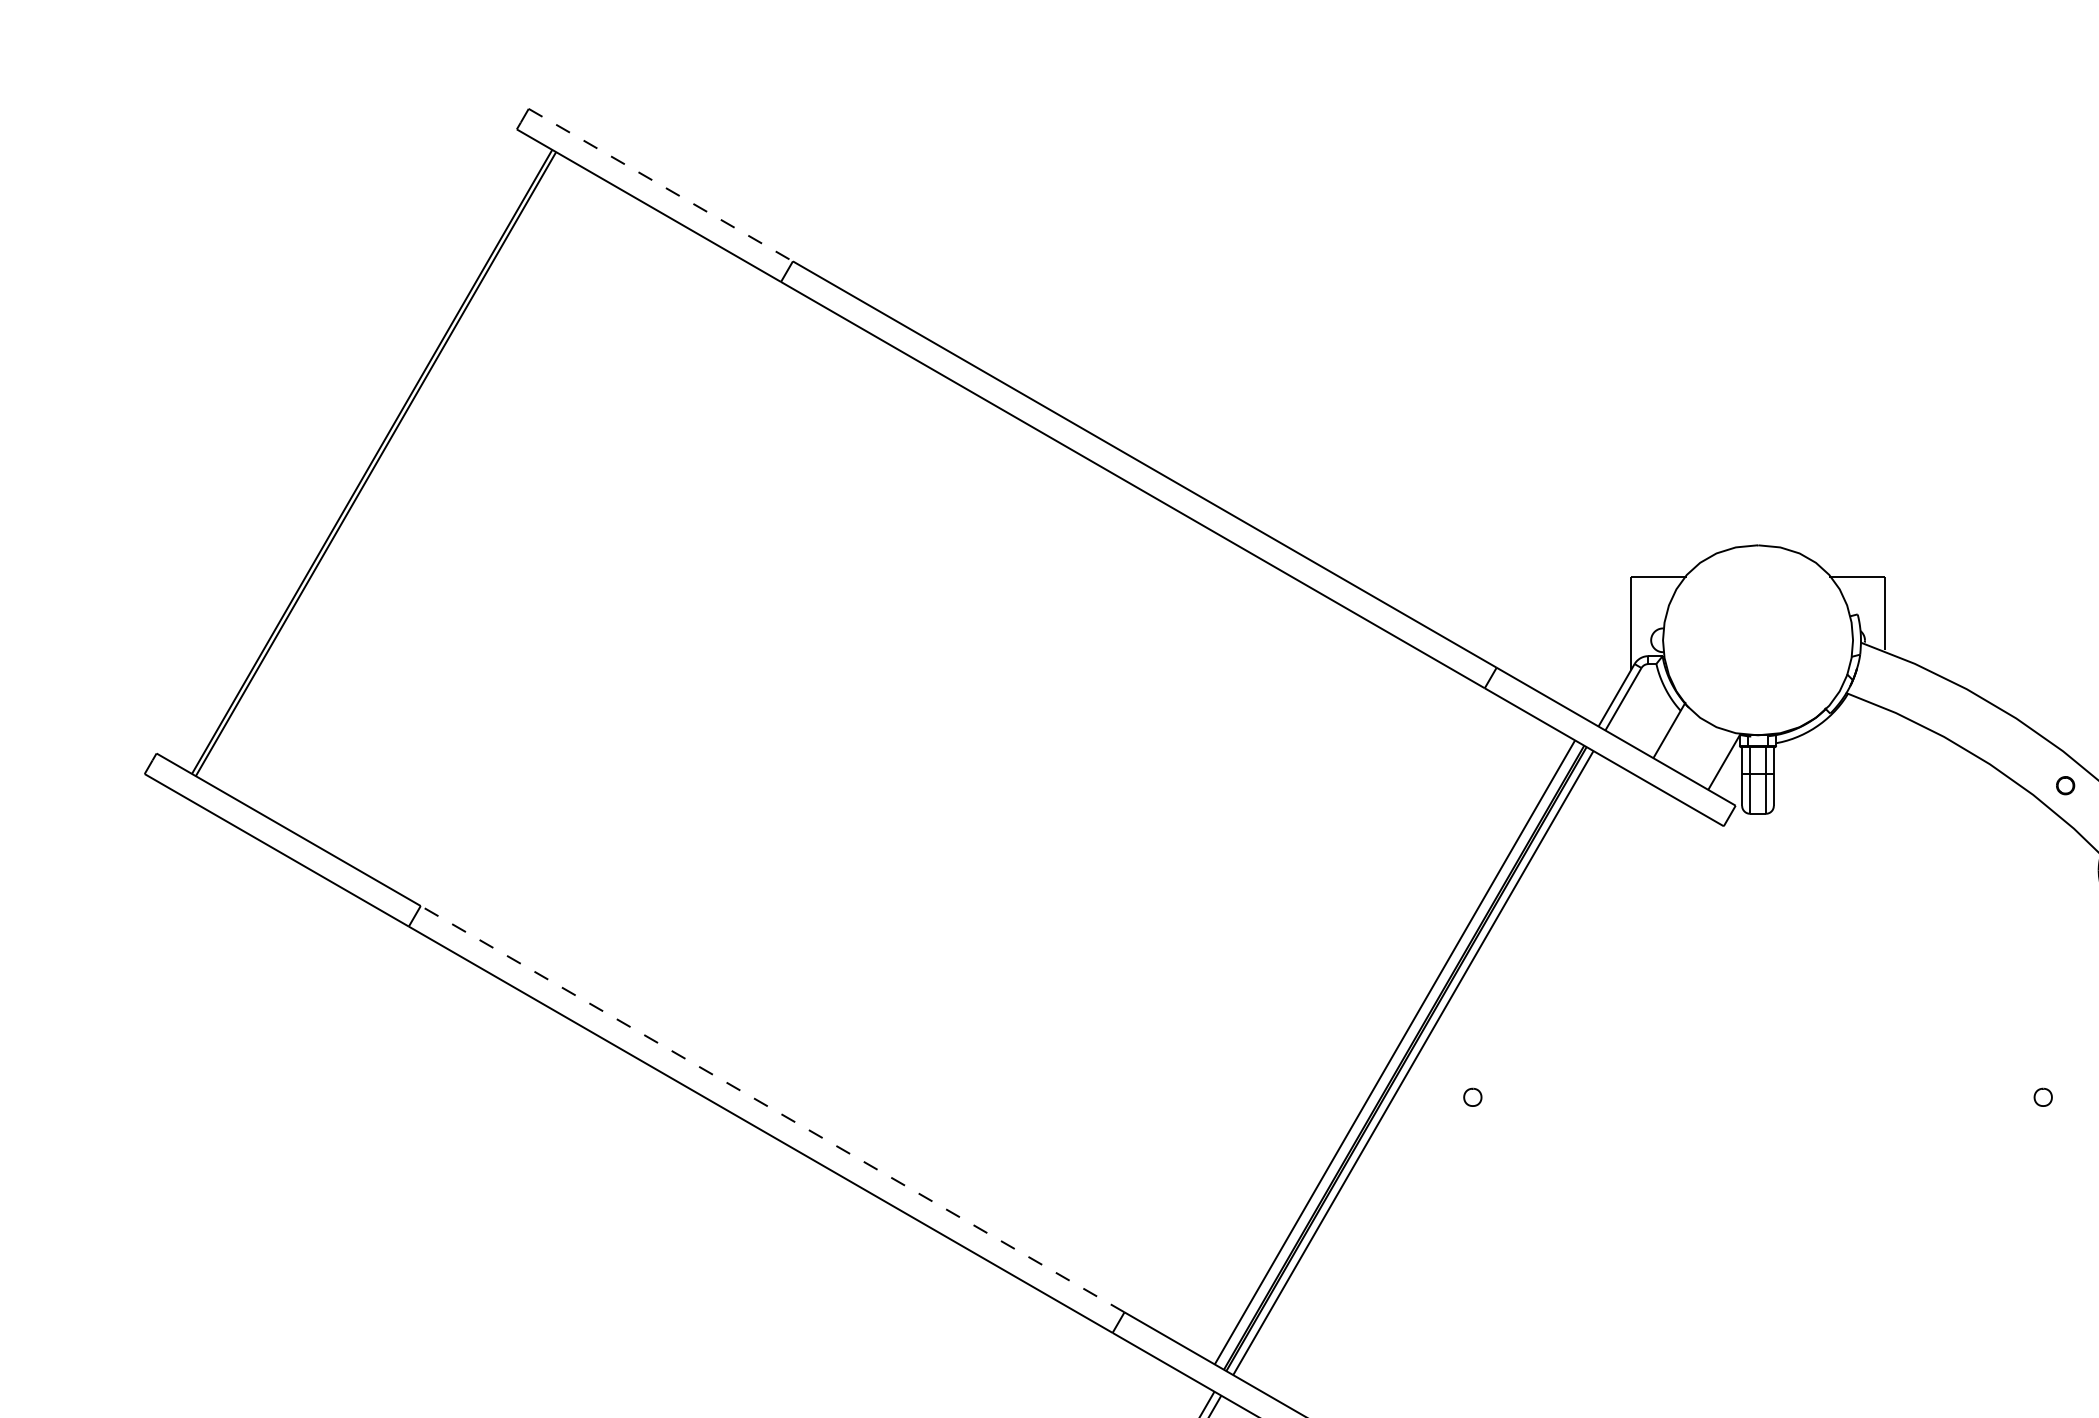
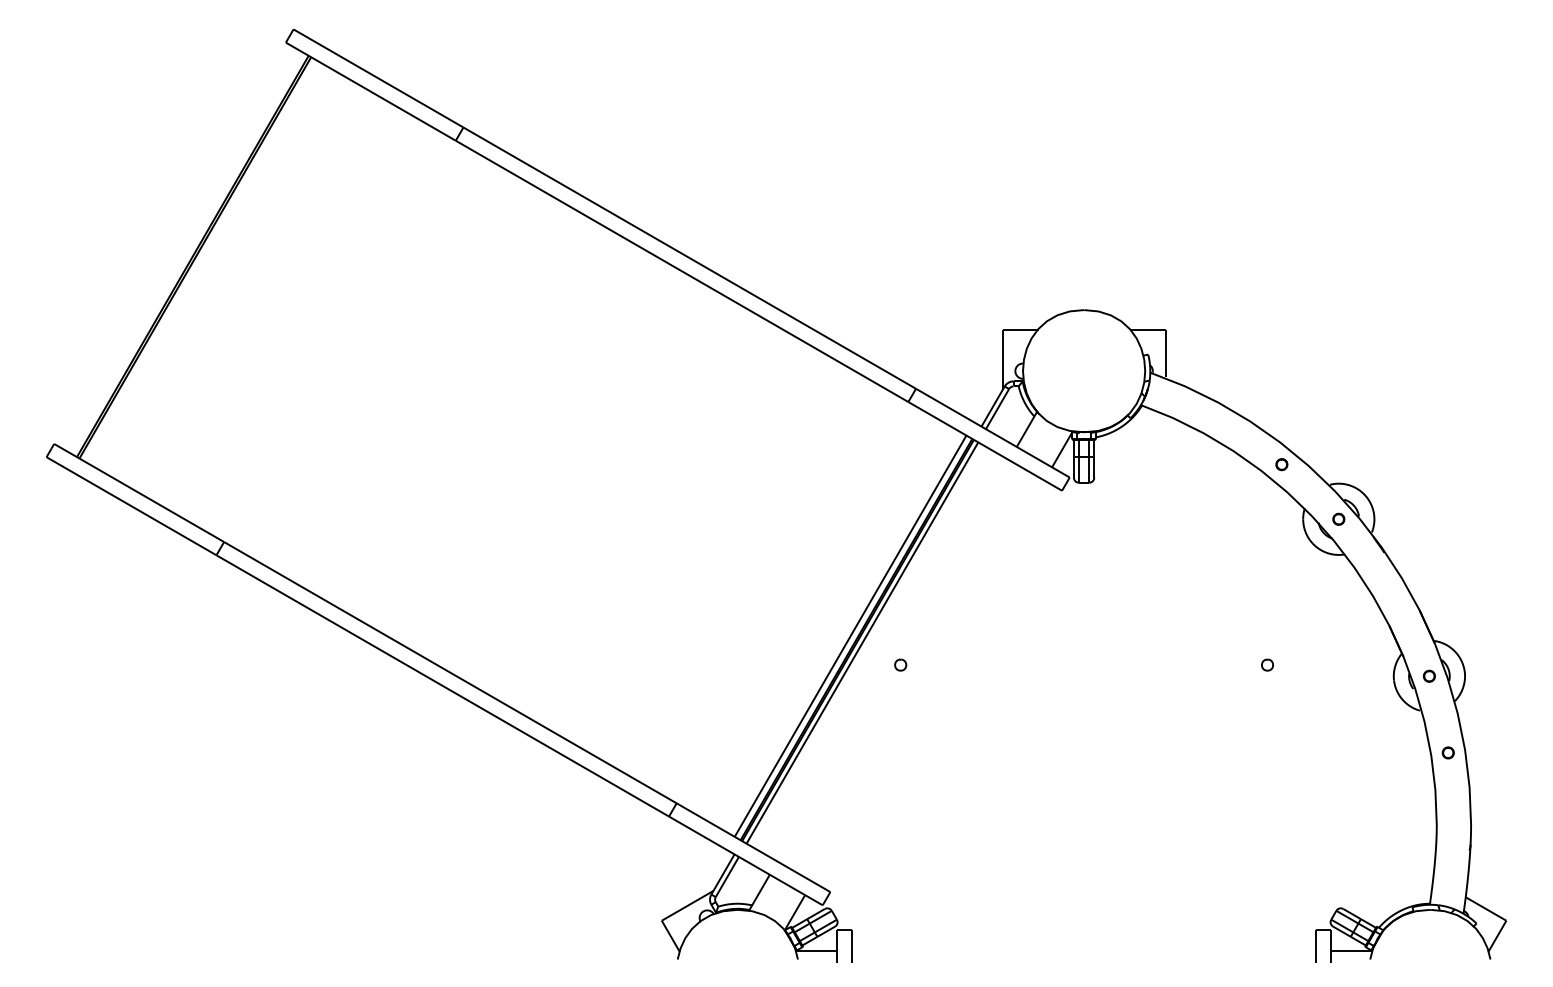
line: (660, 185) -> (378, 78), dashed -> solid
line: (771, 1108) -> (449, 672), dashed -> solid

